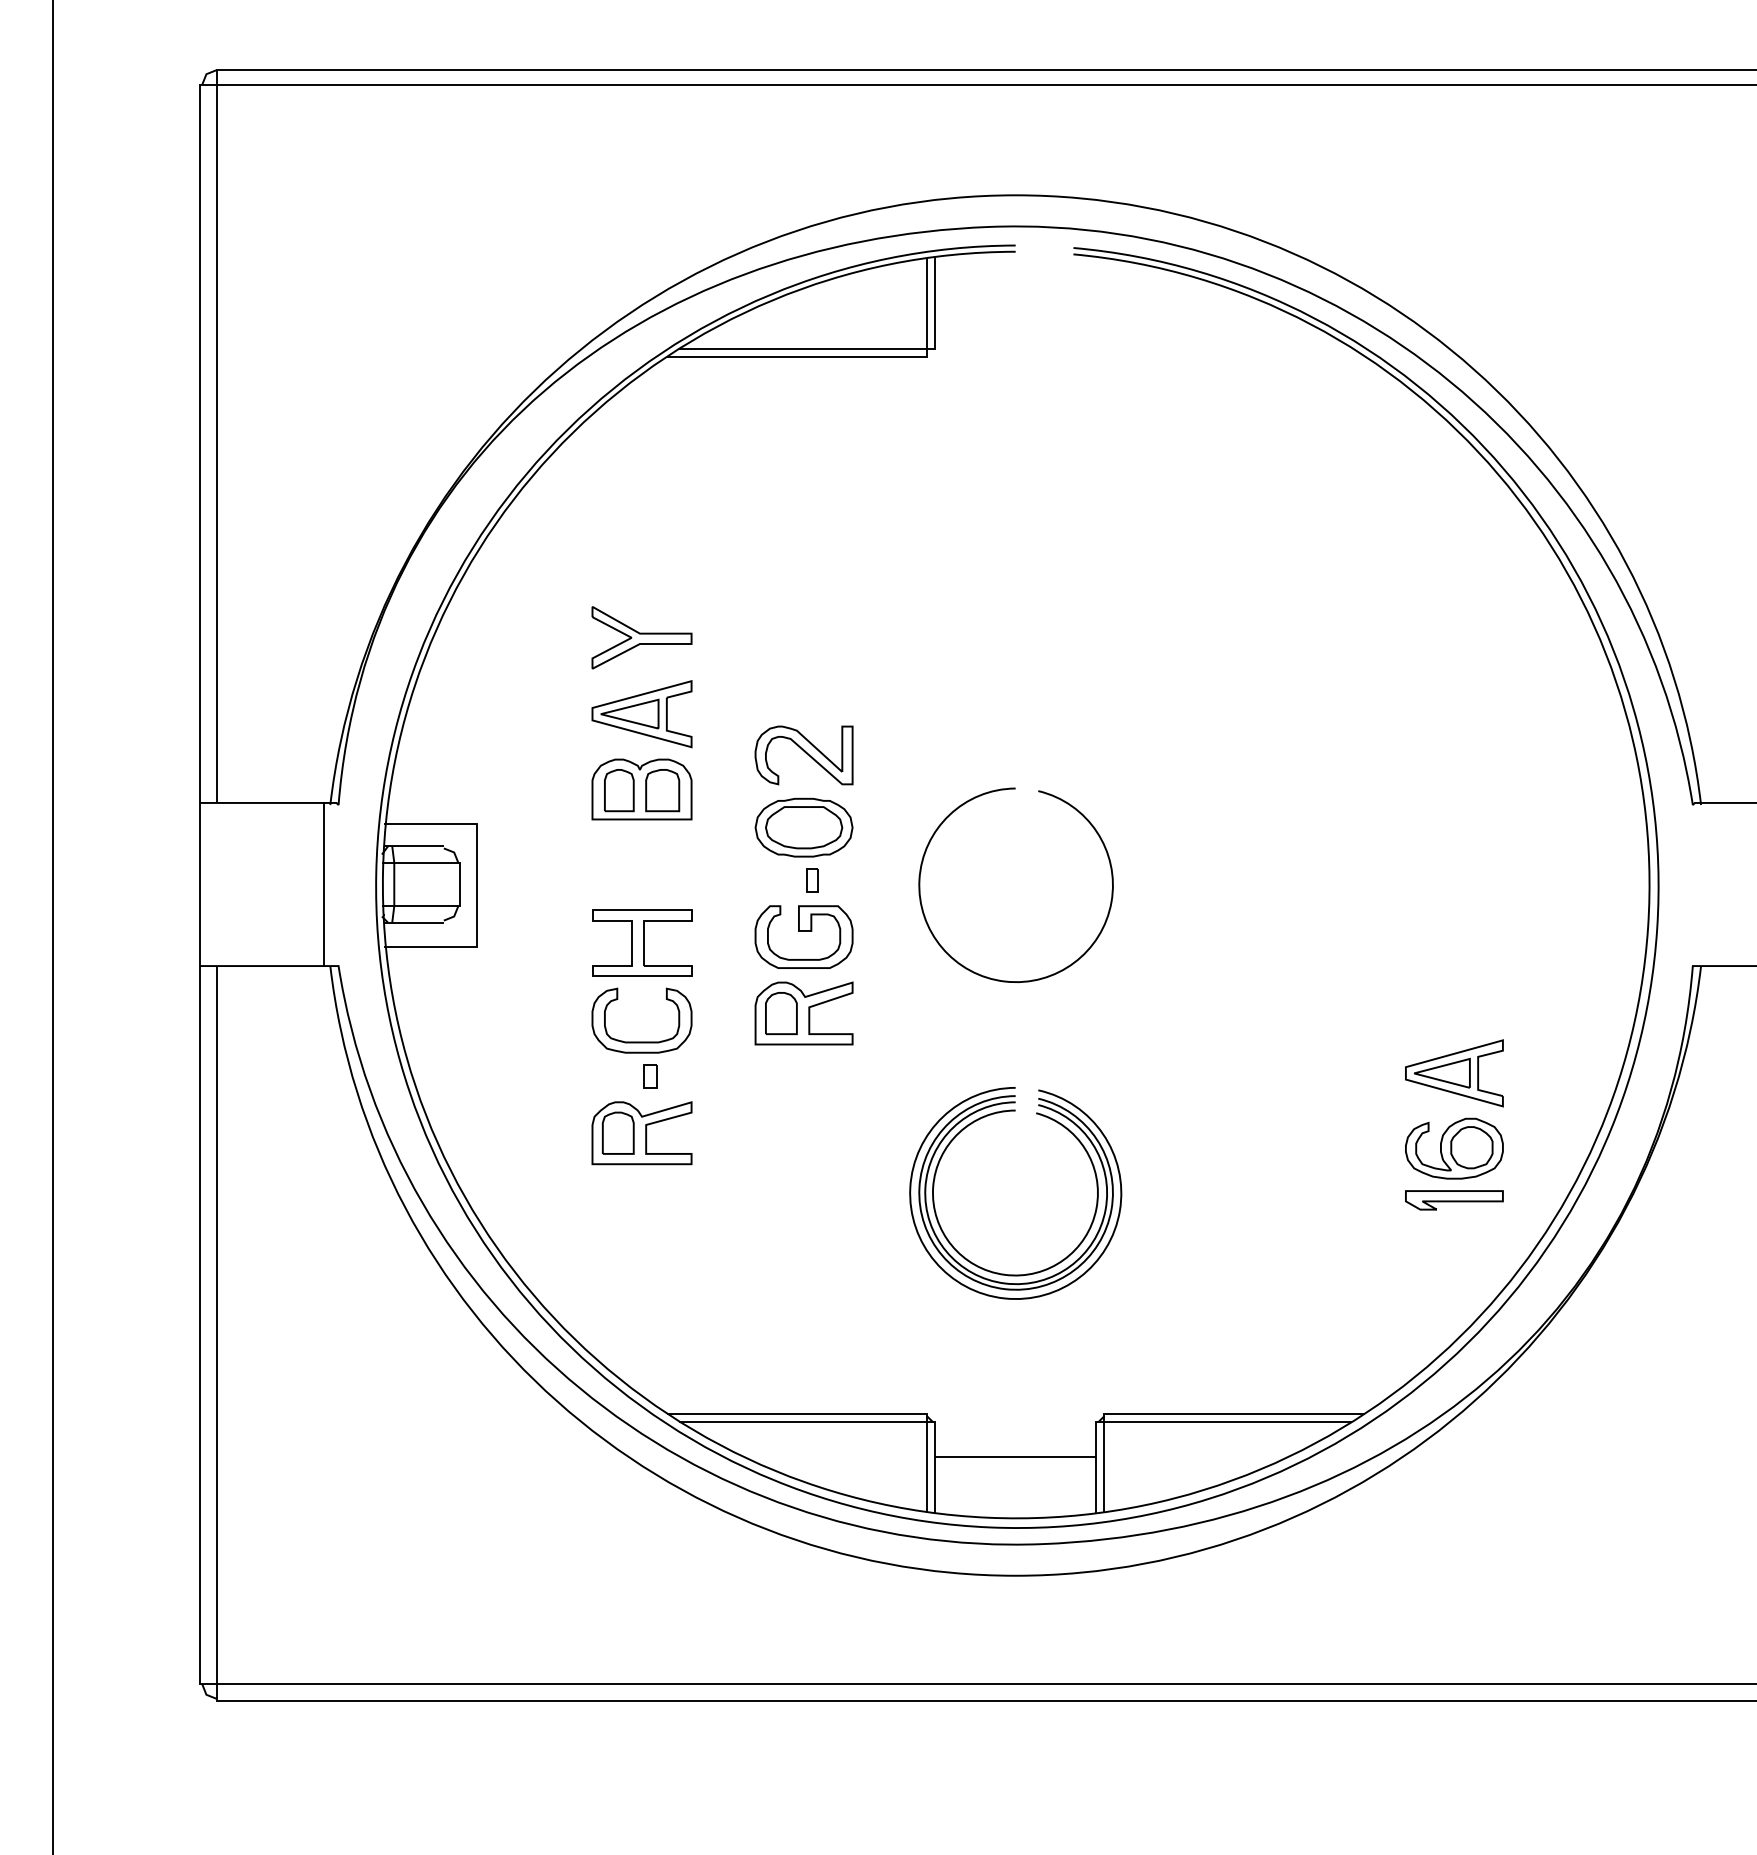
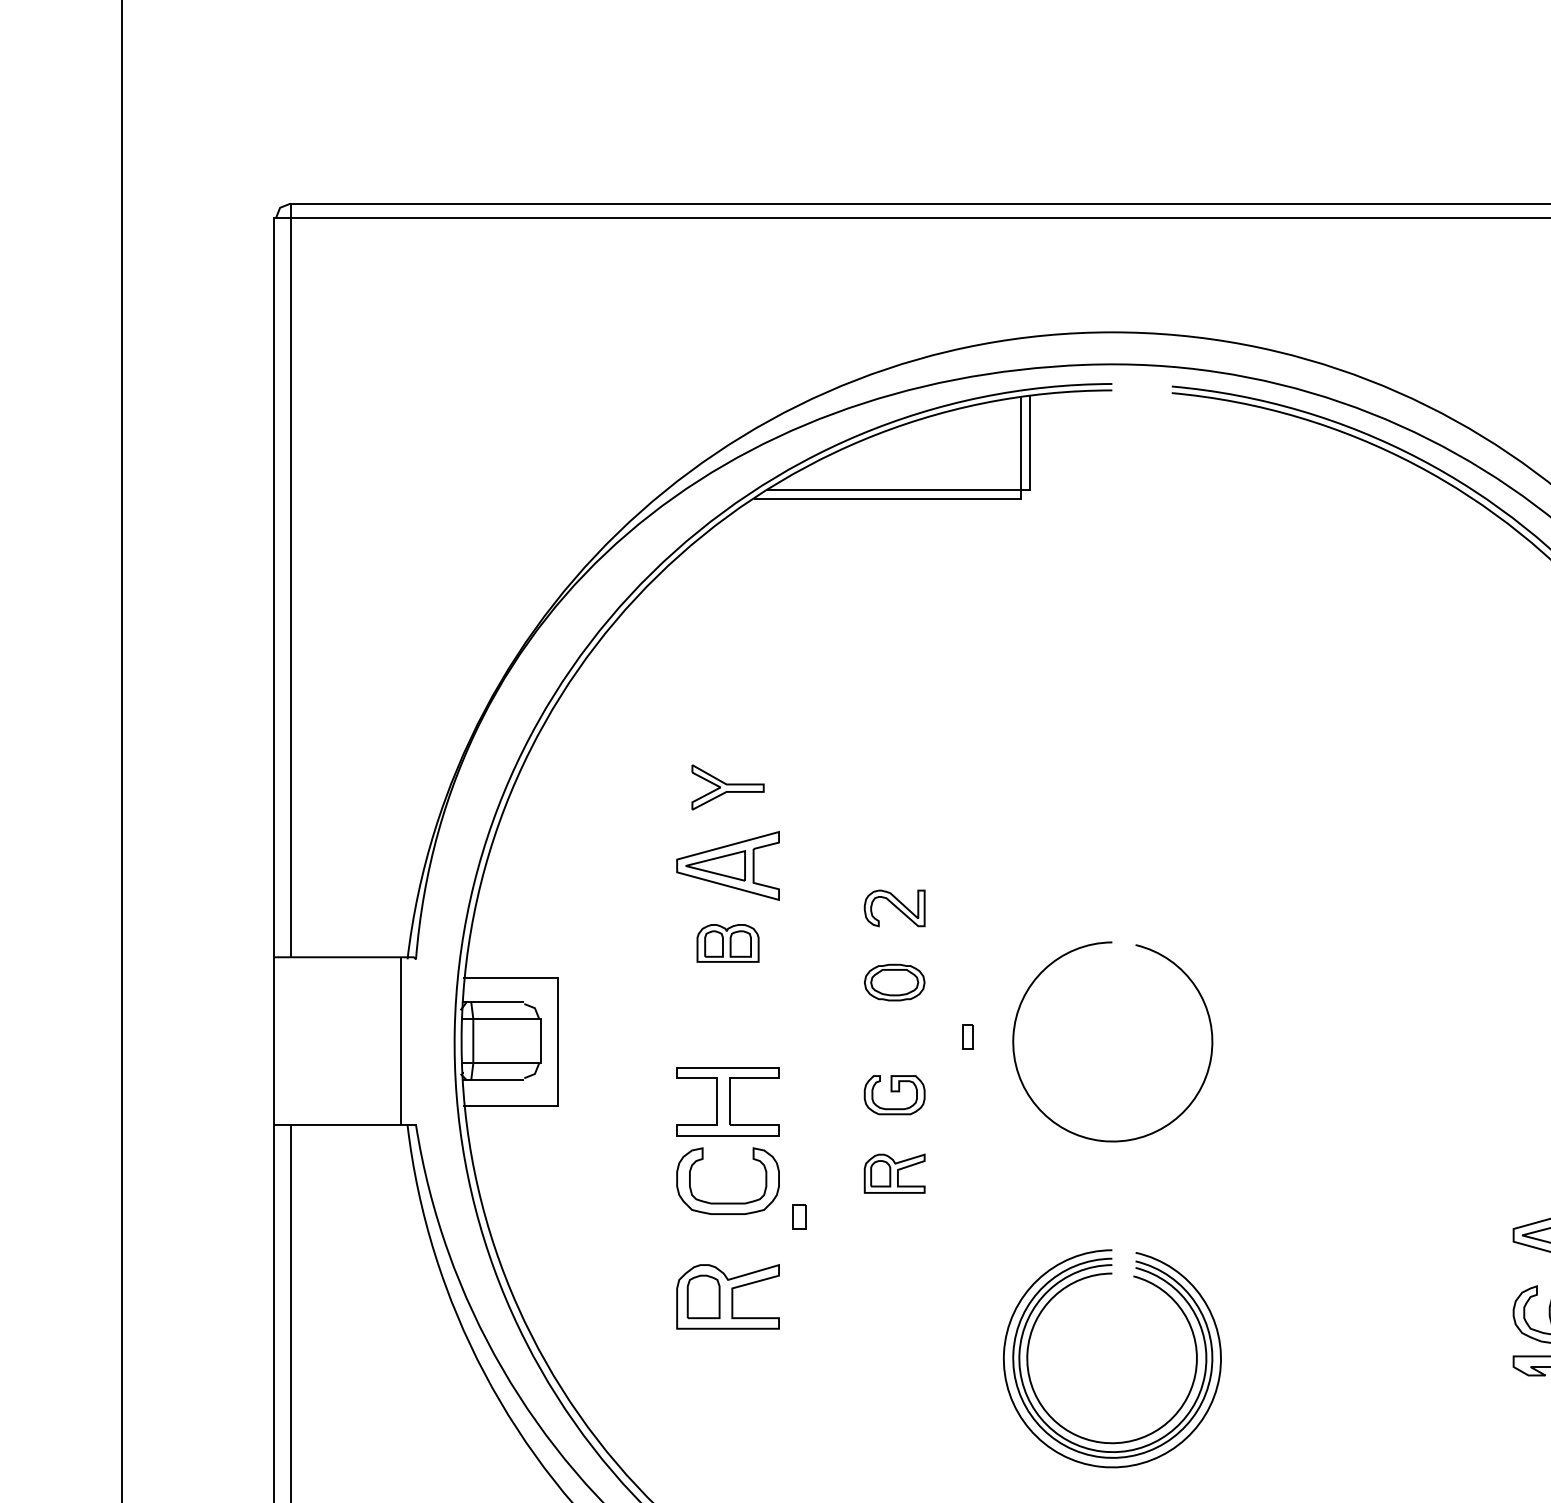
part: (641, 637) -> (727, 787), size x0.7
part: (803, 755) -> (894, 908), size x0.6
part: (641, 789) -> (727, 943), size x0.6
part: (803, 827) -> (894, 982), size x0.6
part: (812, 880) -> (968, 1036), moved
part: (803, 936) -> (894, 1094), size x0.6
part: (803, 1013) -> (894, 1173), size x0.6
part: (650, 1076) -> (799, 1216), moved

